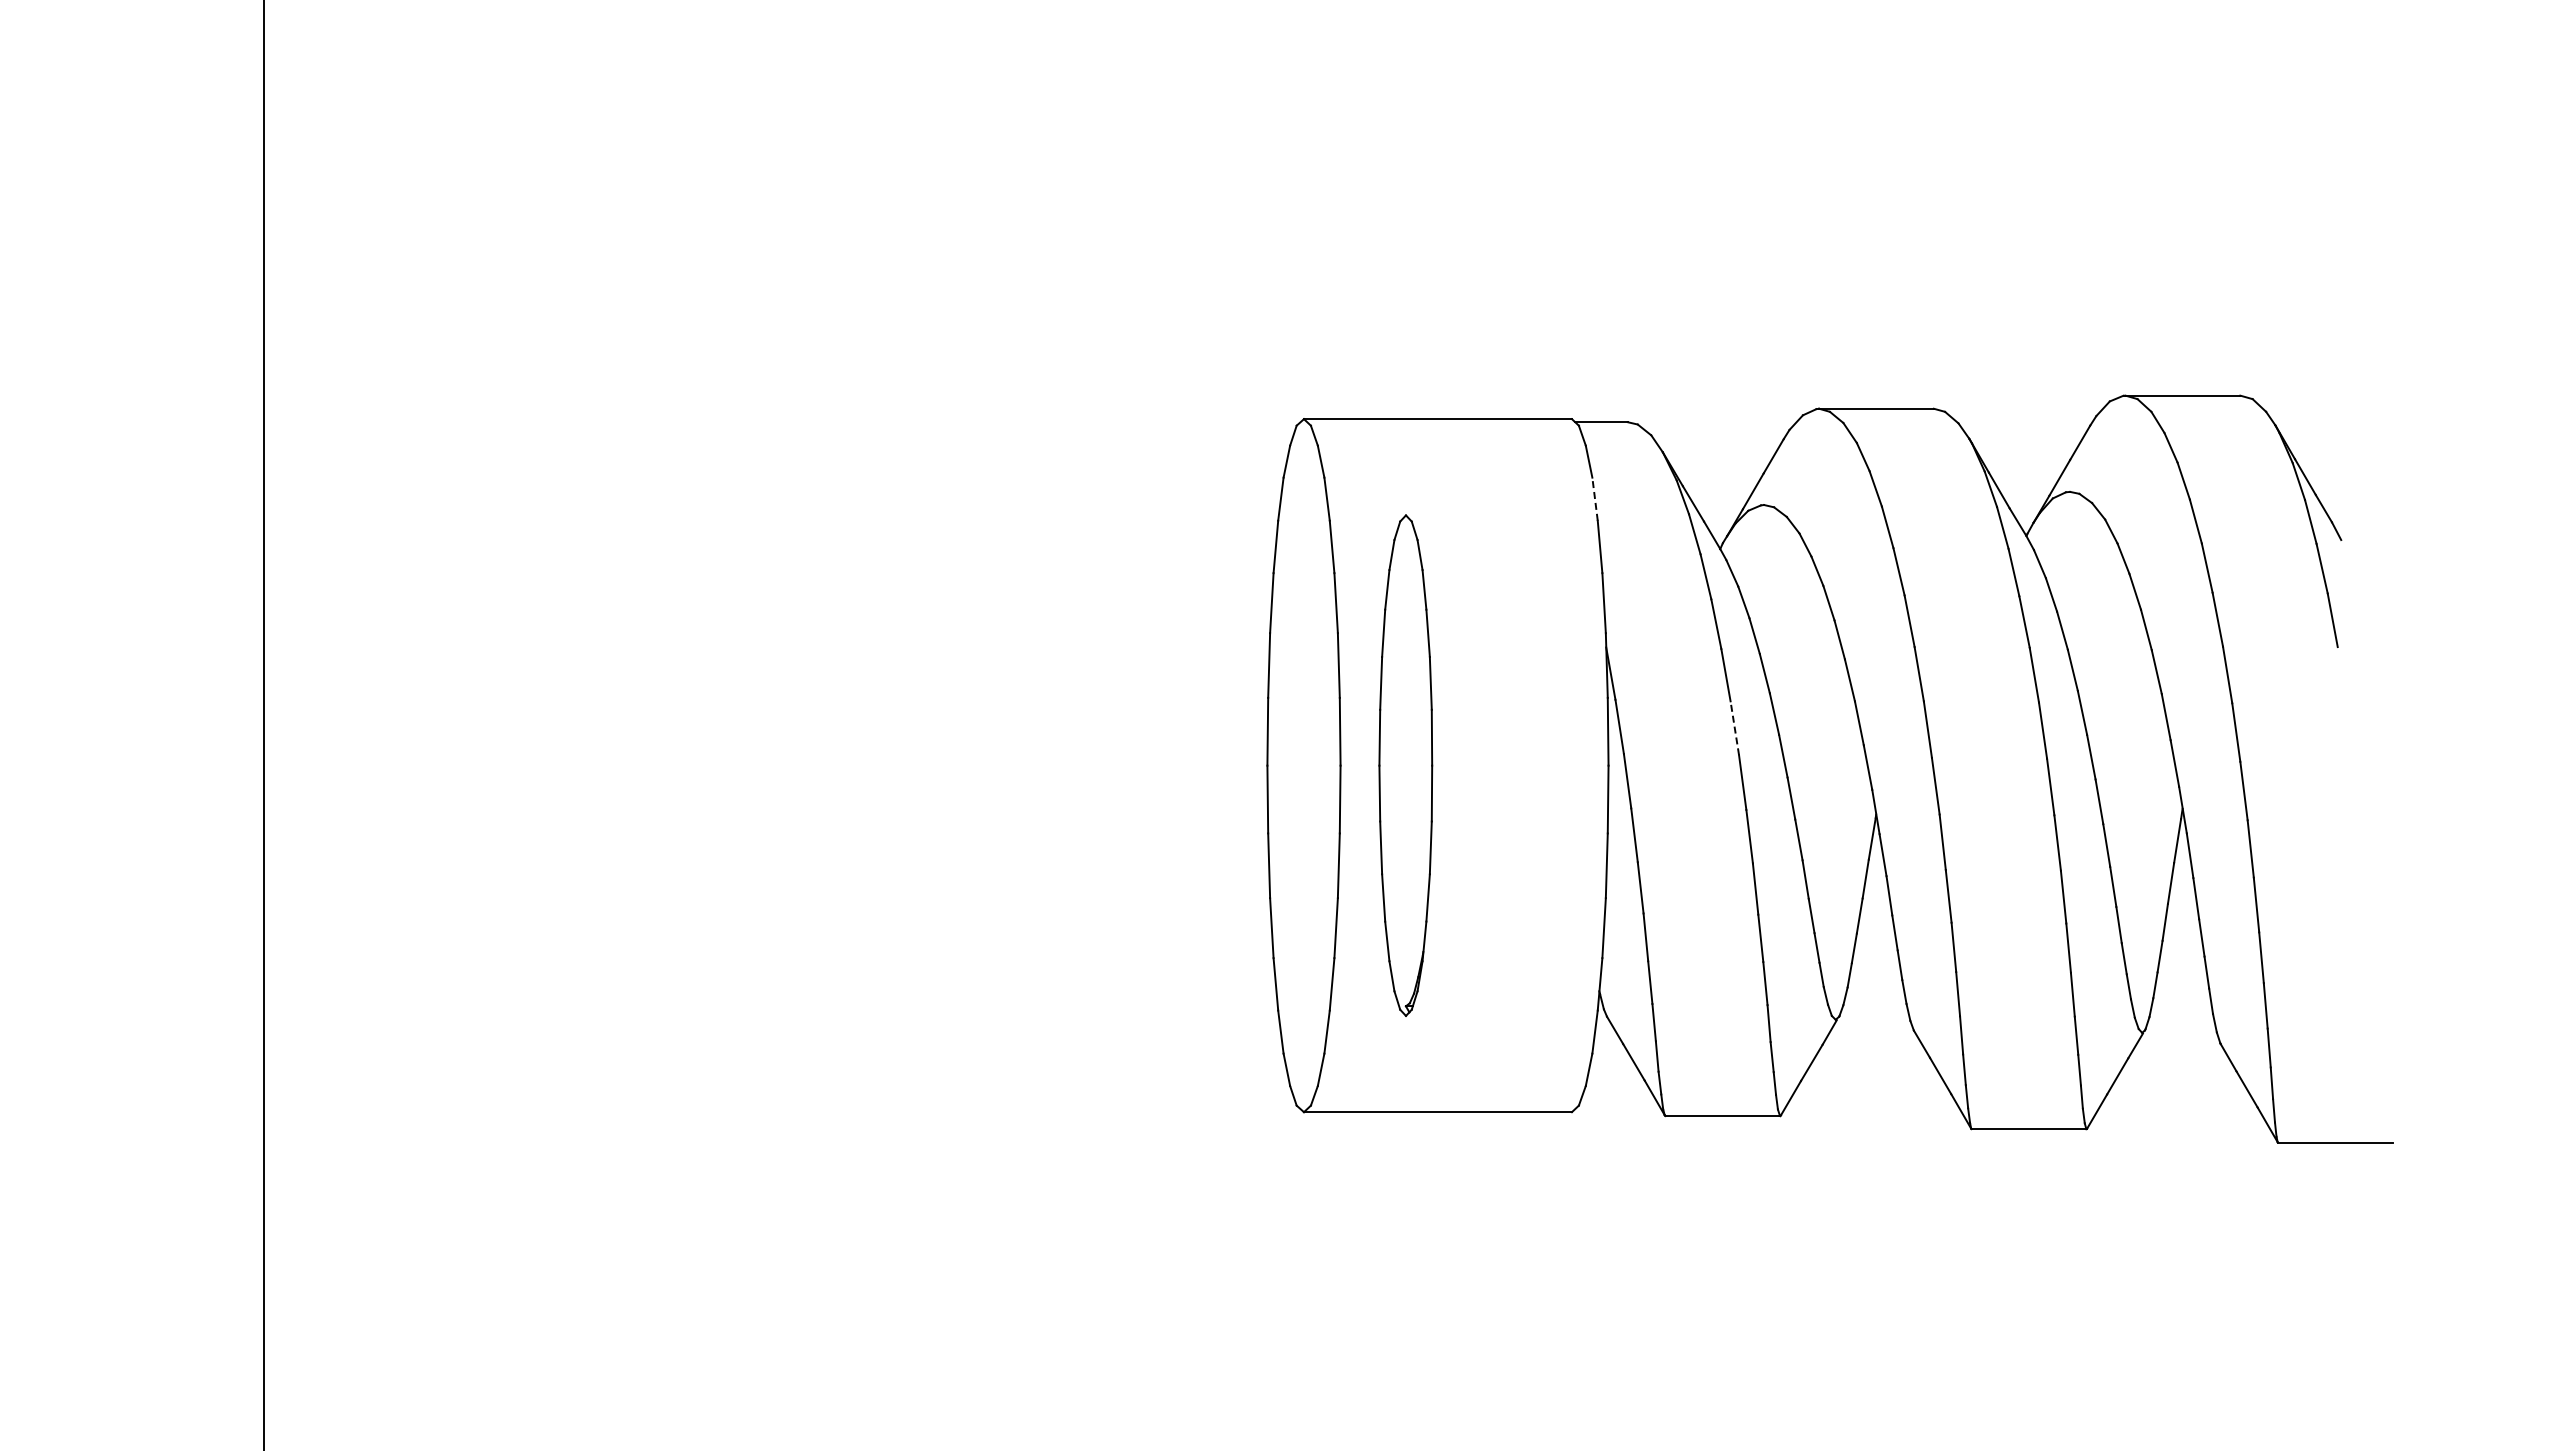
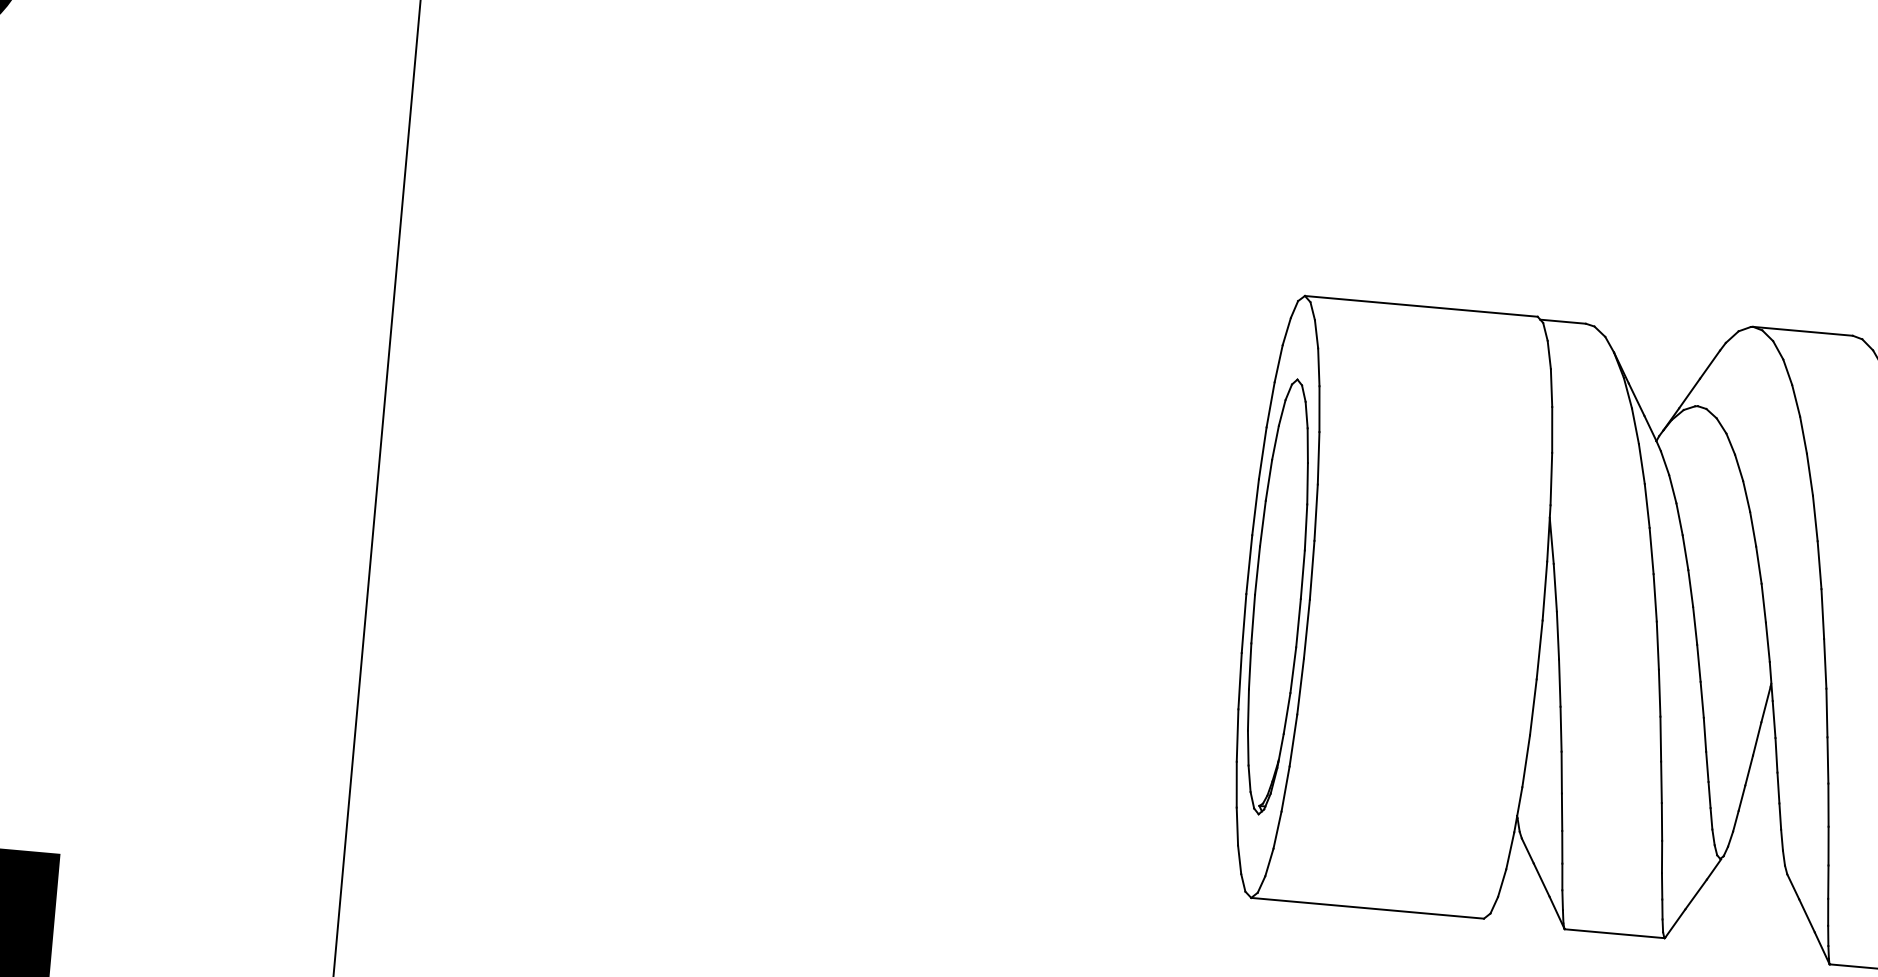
line: (1595, 499) -> (1551, 388), dashed -> solid
line: (1734, 727) -> (1654, 597), dashed -> solid
part: (1405, 765) -> (1277, 596), moved

